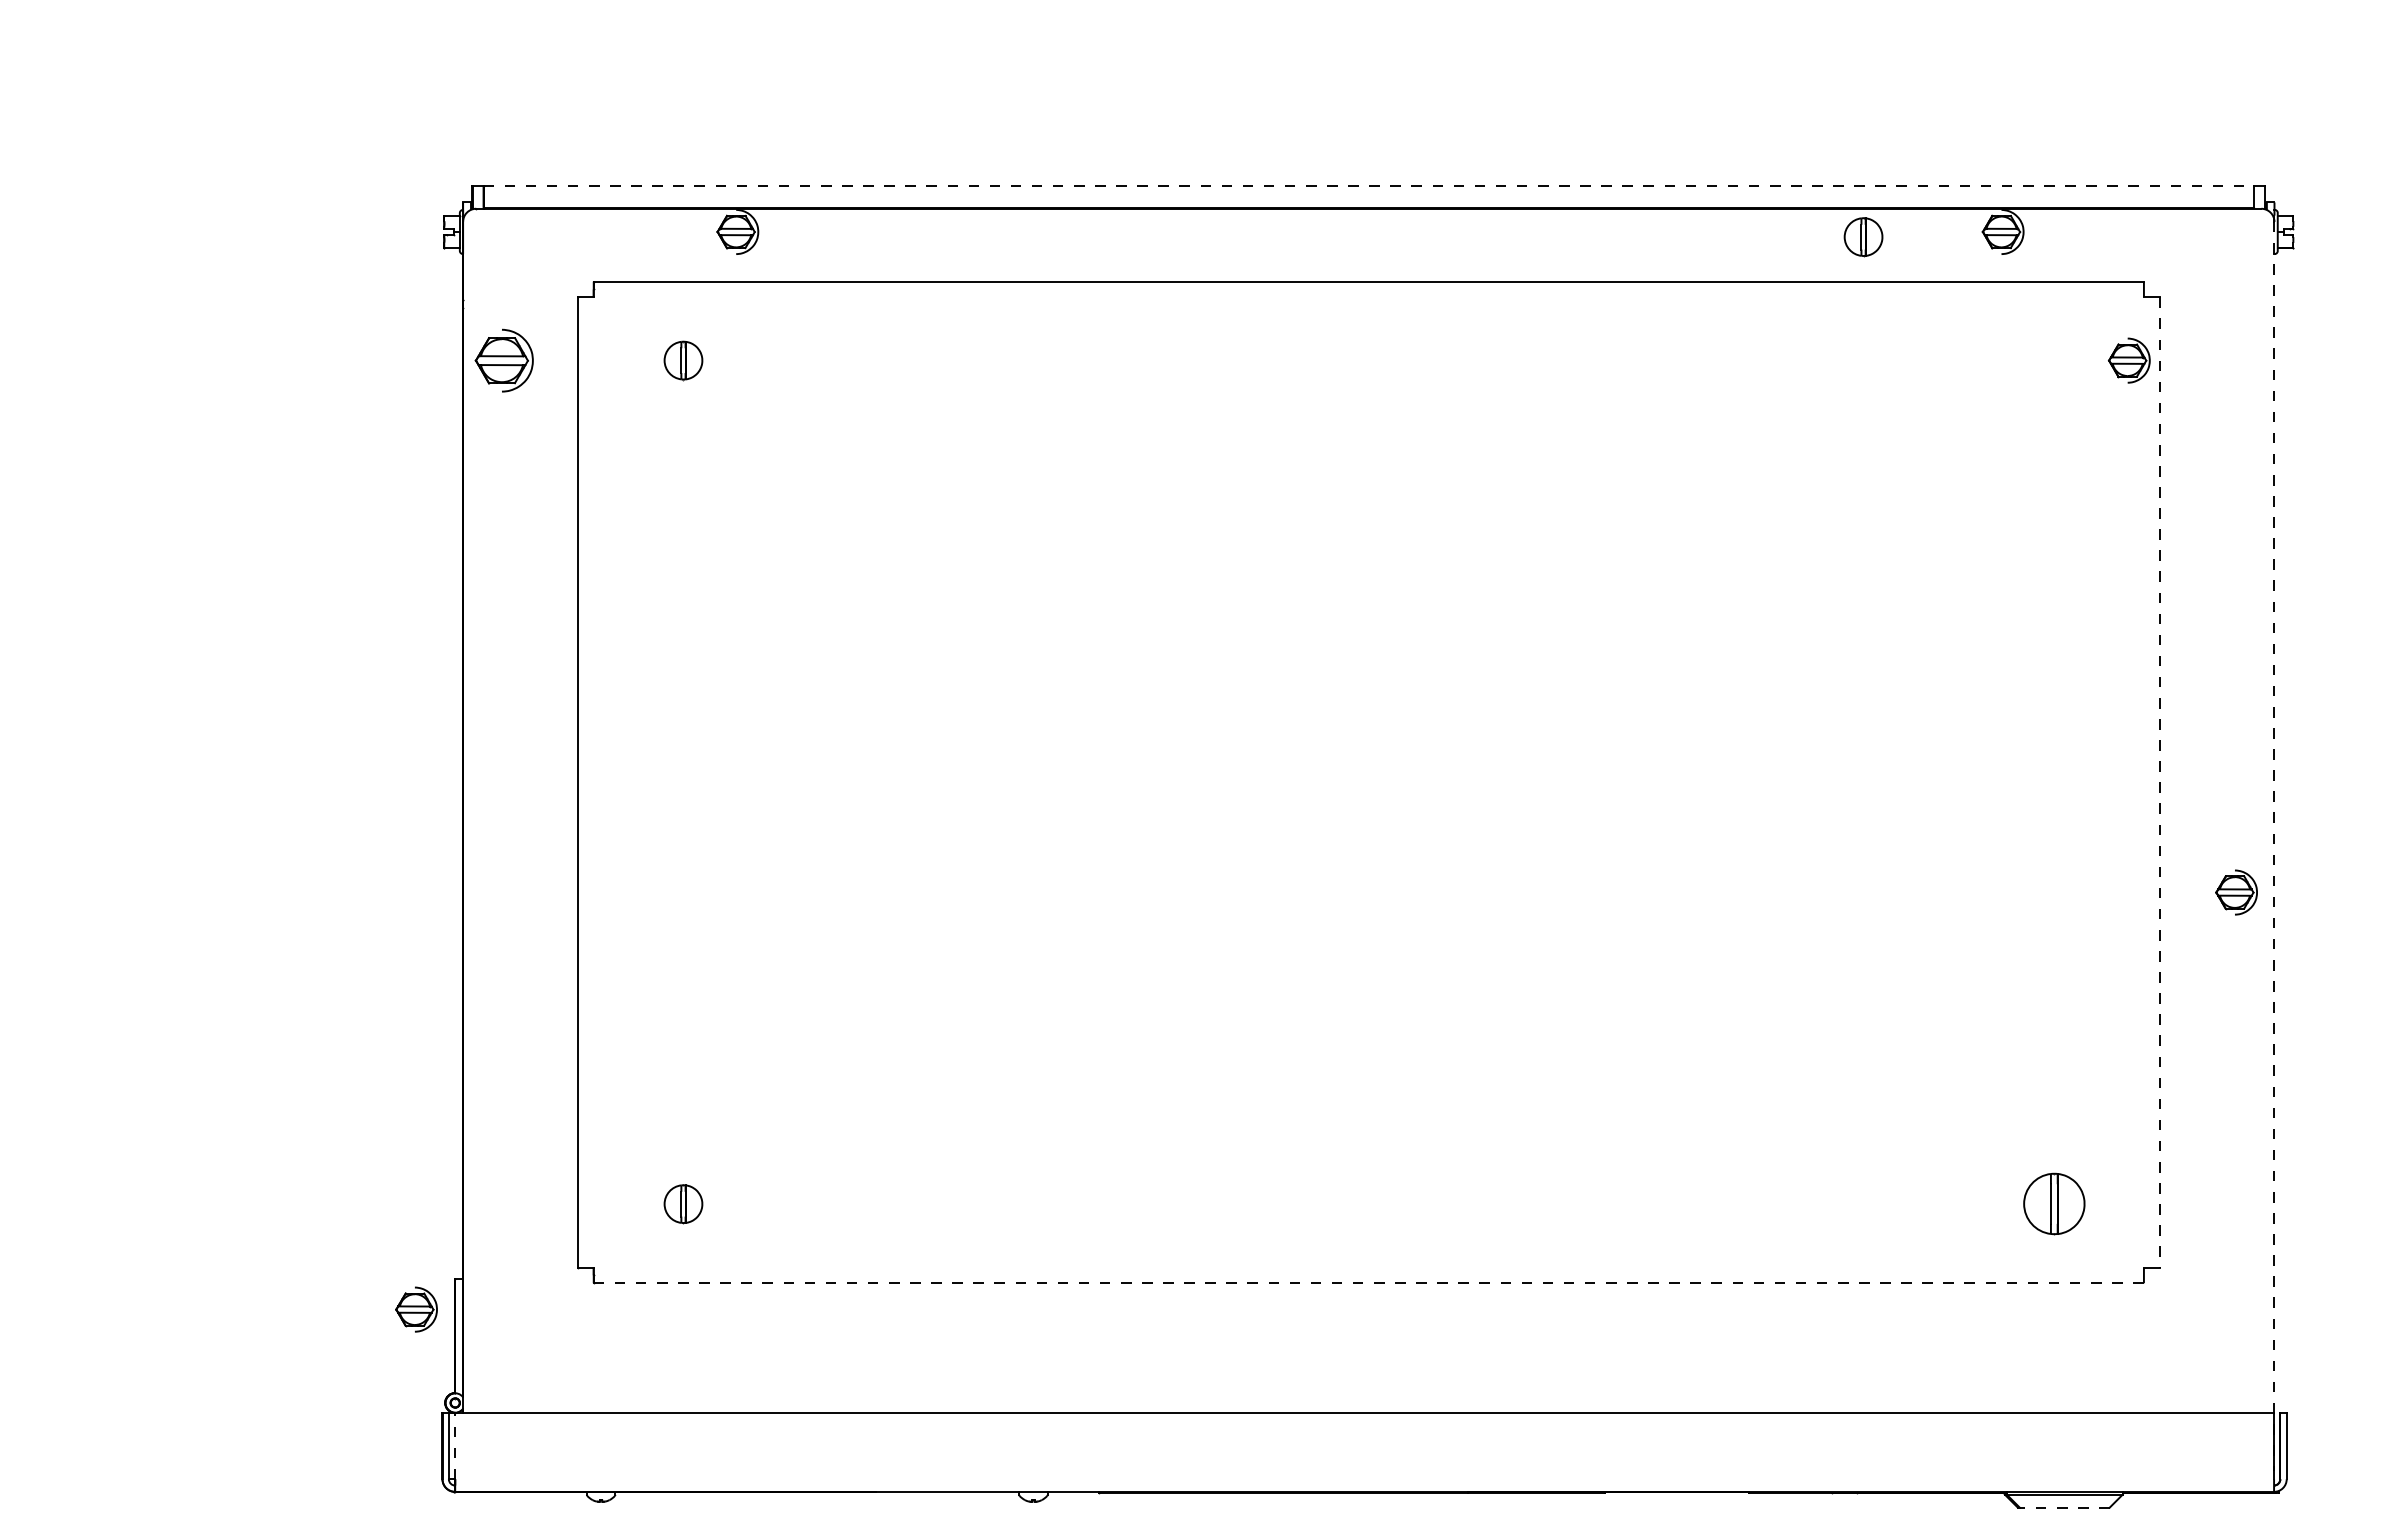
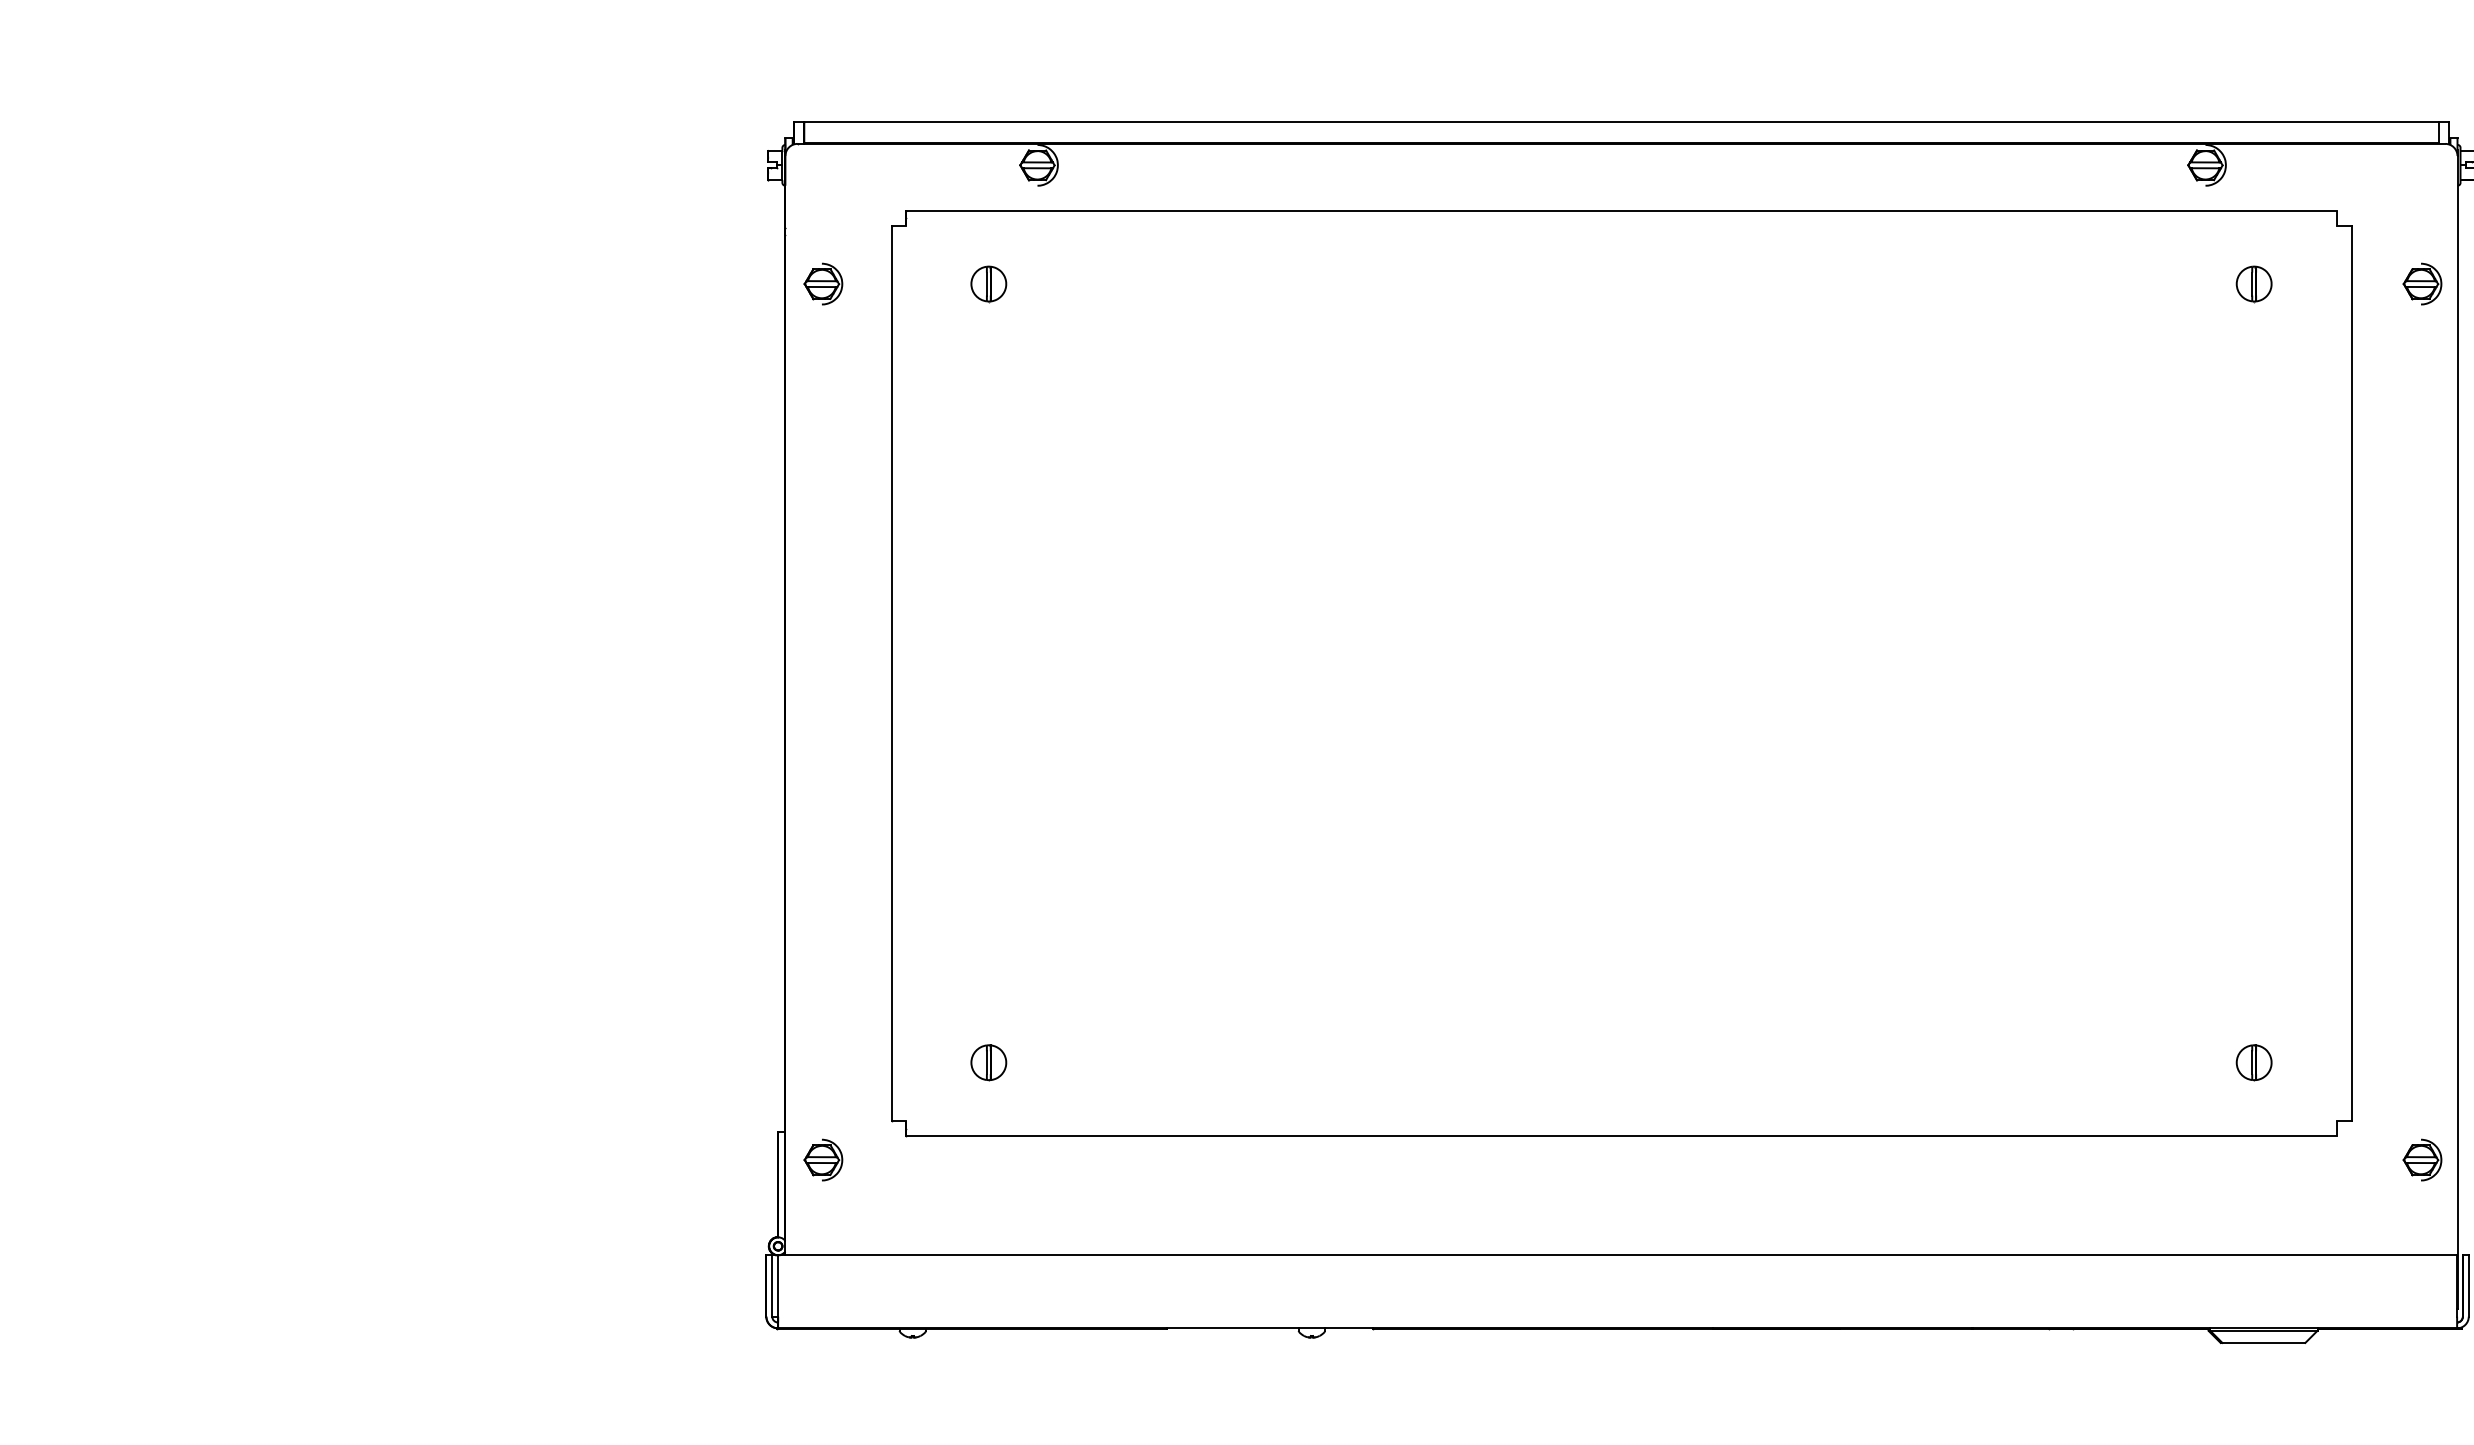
line: (1369, 185) -> (1622, 122), dashed -> solid
part: (1862, 237) -> (2253, 284), moved
part: (504, 360) -> (823, 283), size x0.71
part: (2129, 360) -> (2422, 283), moved
line: (2159, 782) -> (2351, 673), dashed -> solid
line: (2274, 847) -> (2457, 733), dashed -> solid
part: (2236, 891) -> (2422, 1159), moved
part: (2053, 1203) -> (2253, 1062), size x0.62
line: (1369, 1282) -> (1622, 1135), dashed -> solid
part: (416, 1308) -> (823, 1159), moved
line: (455, 1446) -> (778, 1286), dashed -> solid
line: (2064, 1507) -> (2263, 1342), dashed -> solid

